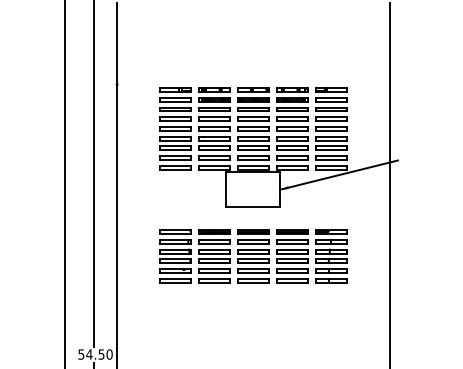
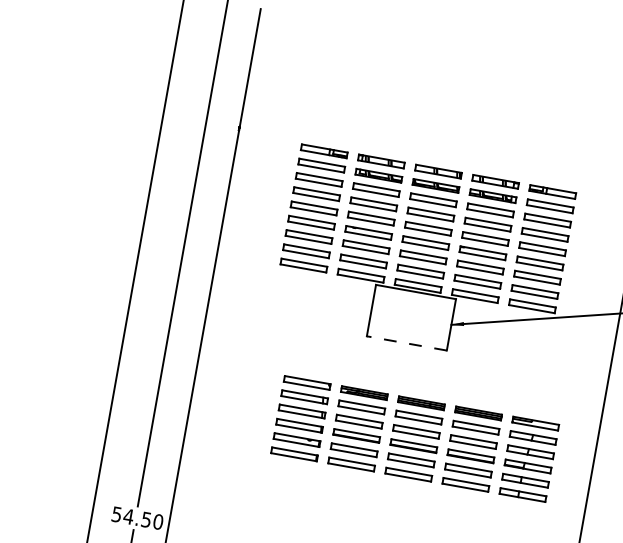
line: (252, 207) -> (406, 343), solid -> dashed
part: (253, 256) -> (414, 439), moved

